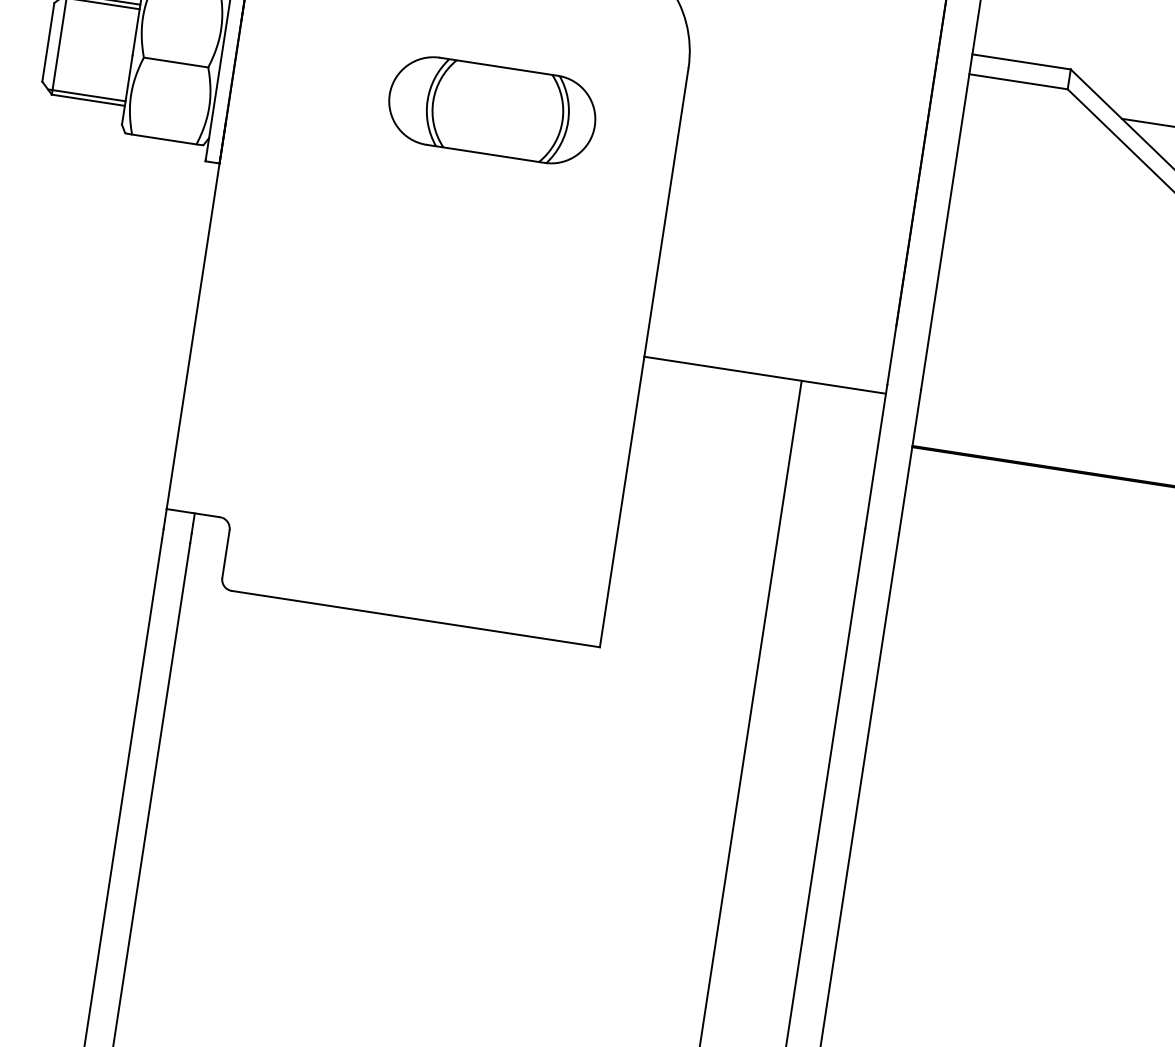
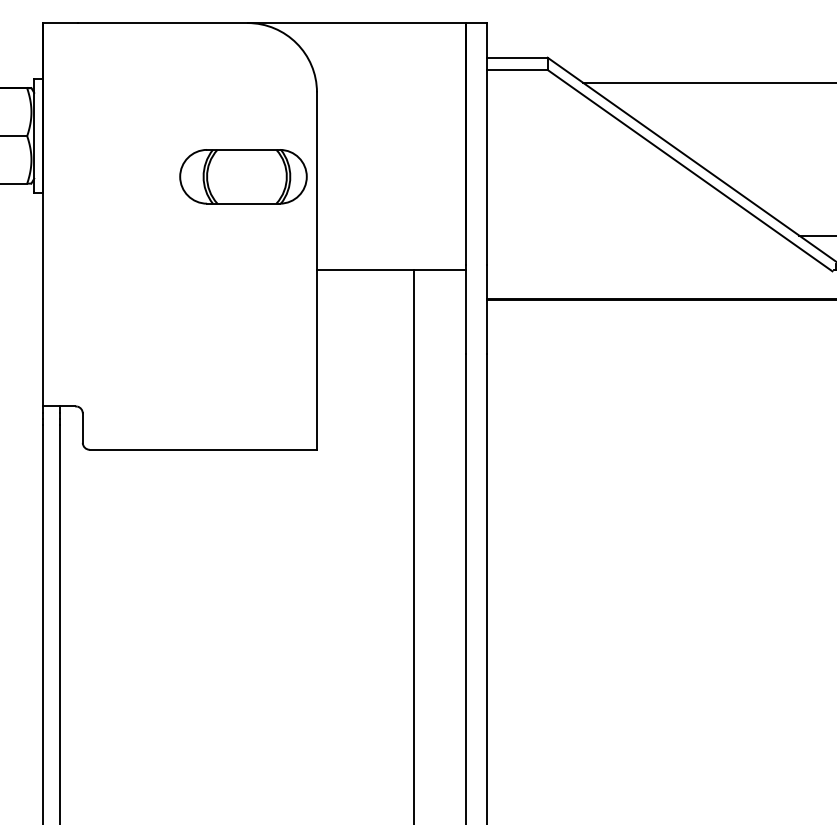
part: (492, 109) -> (243, 176), moved

